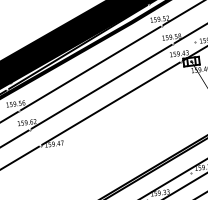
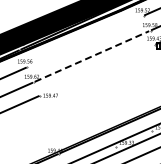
line: (90, 68) -> (85, 41), removed
line: (102, 86) -> (92, 56), solid -> dashed
line: (110, 104) -> (97, 70), removed

